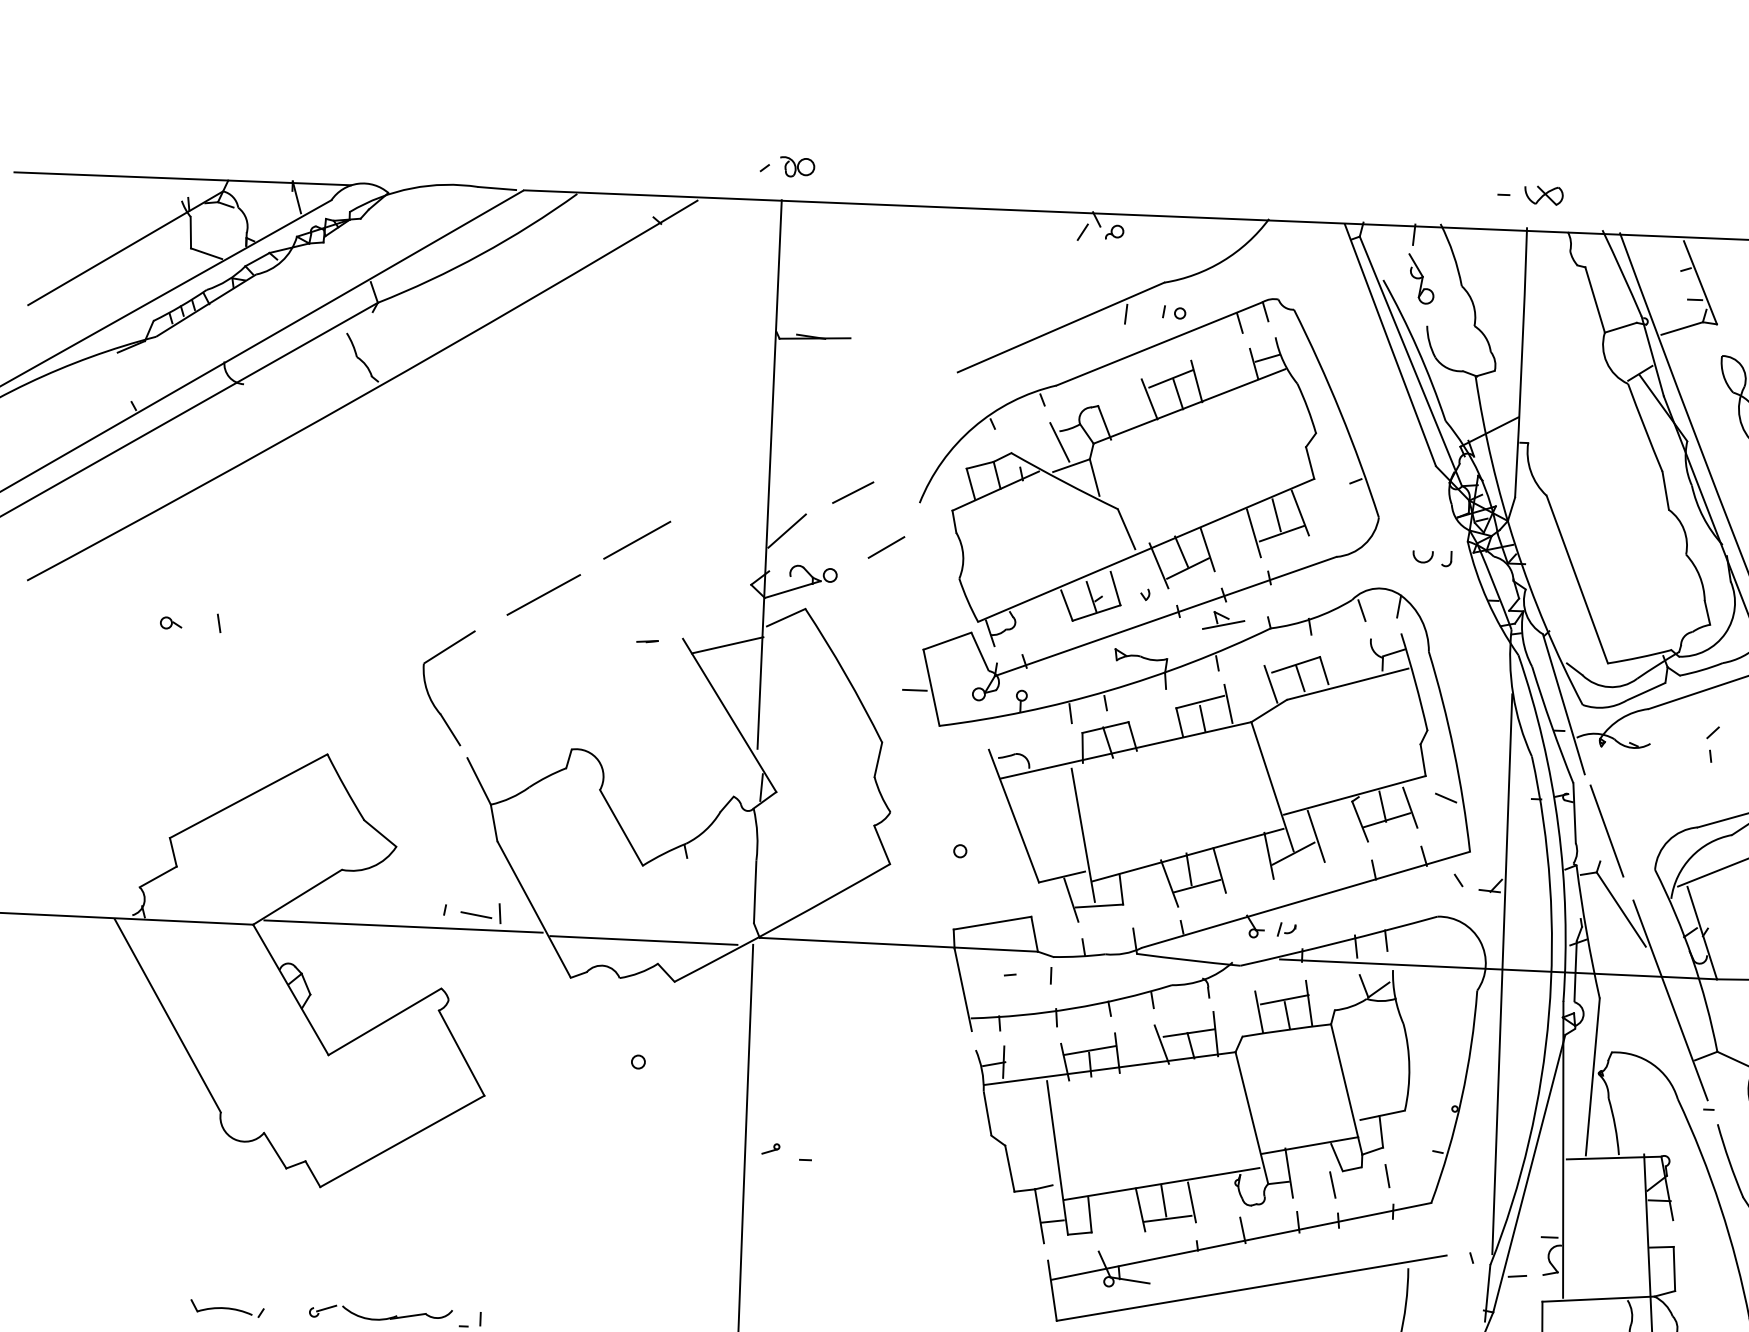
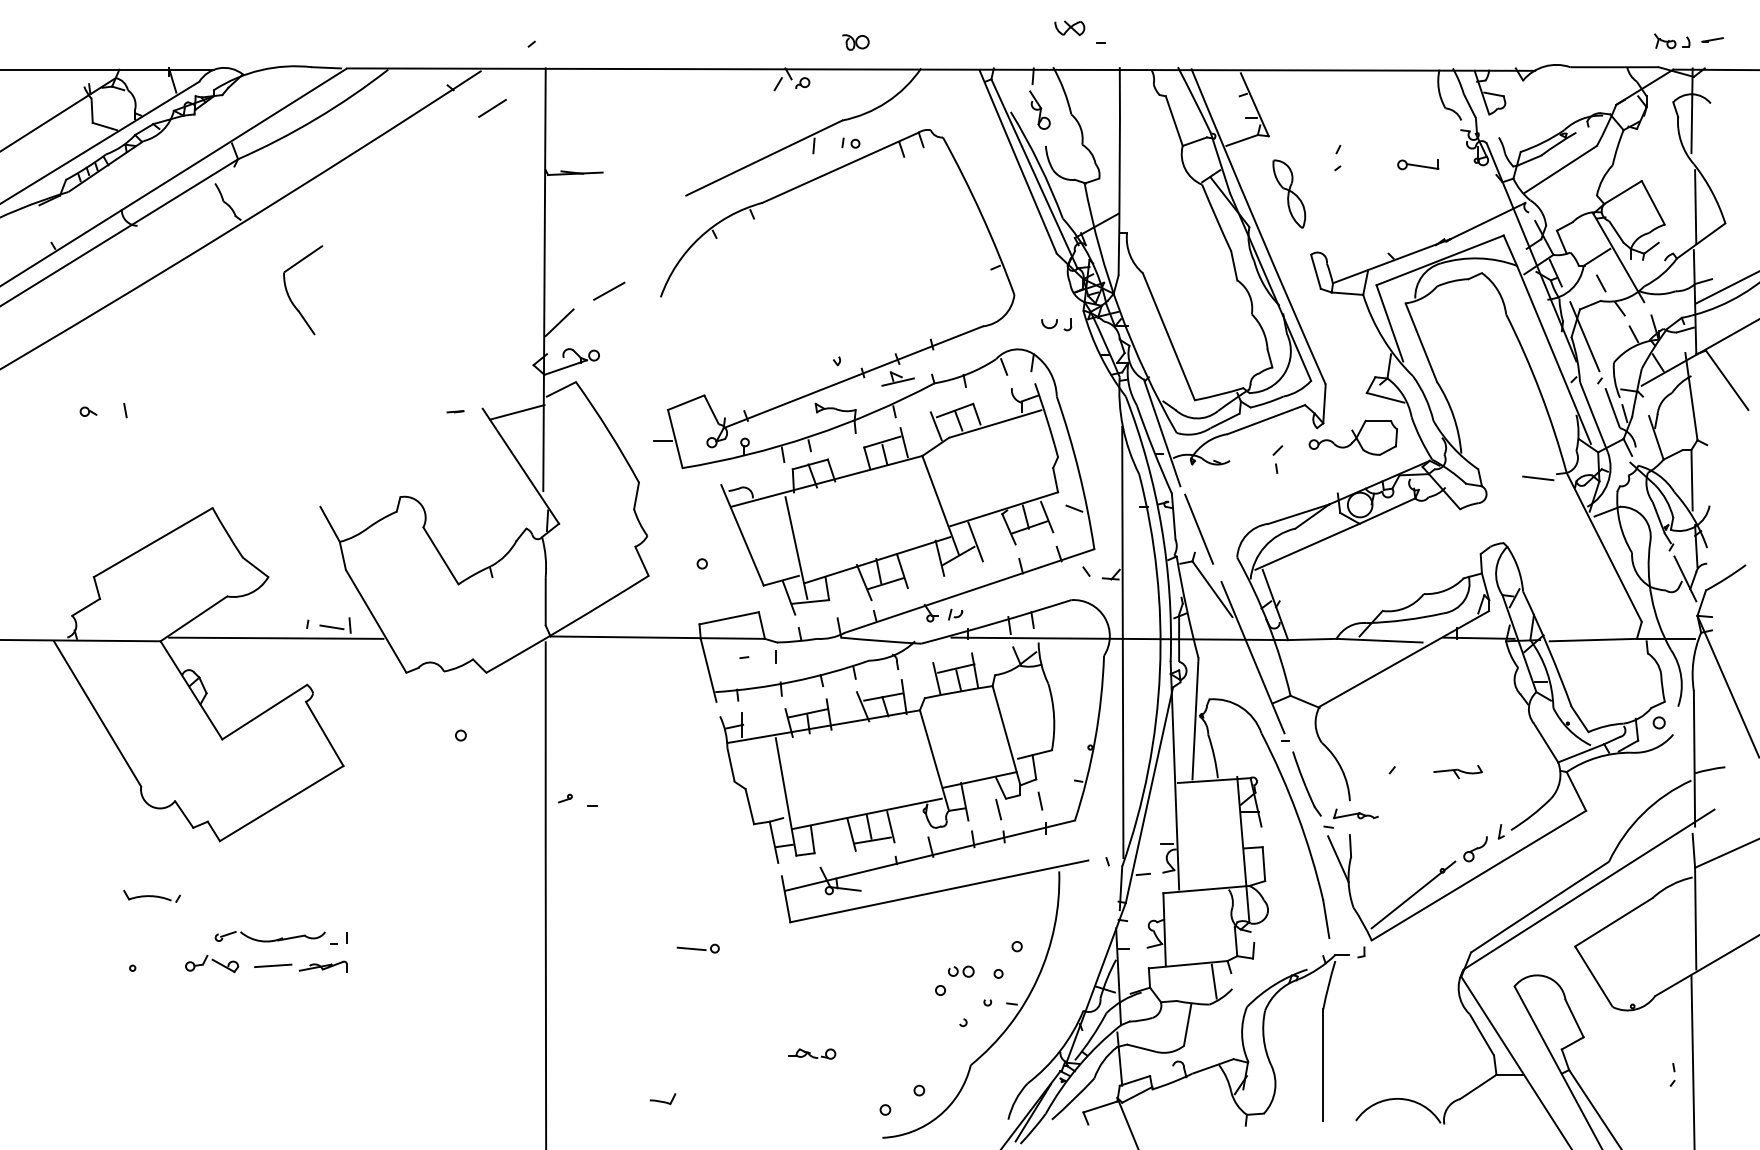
part: (797, 167) -> (855, 42), moved
part: (1543, 195) -> (1069, 28), moved
part: (1132, 492) -> (824, 282), removed
line: (637, 540) -> (444, 334), removed
line: (886, 547) -> (492, 108), moved
line: (544, 594) -> (374, 378), removed
part: (430, 696) -> (290, 297), moved
line: (643, 939) -> (461, 641), removed
part: (226, 1307) -> (151, 895), moved

